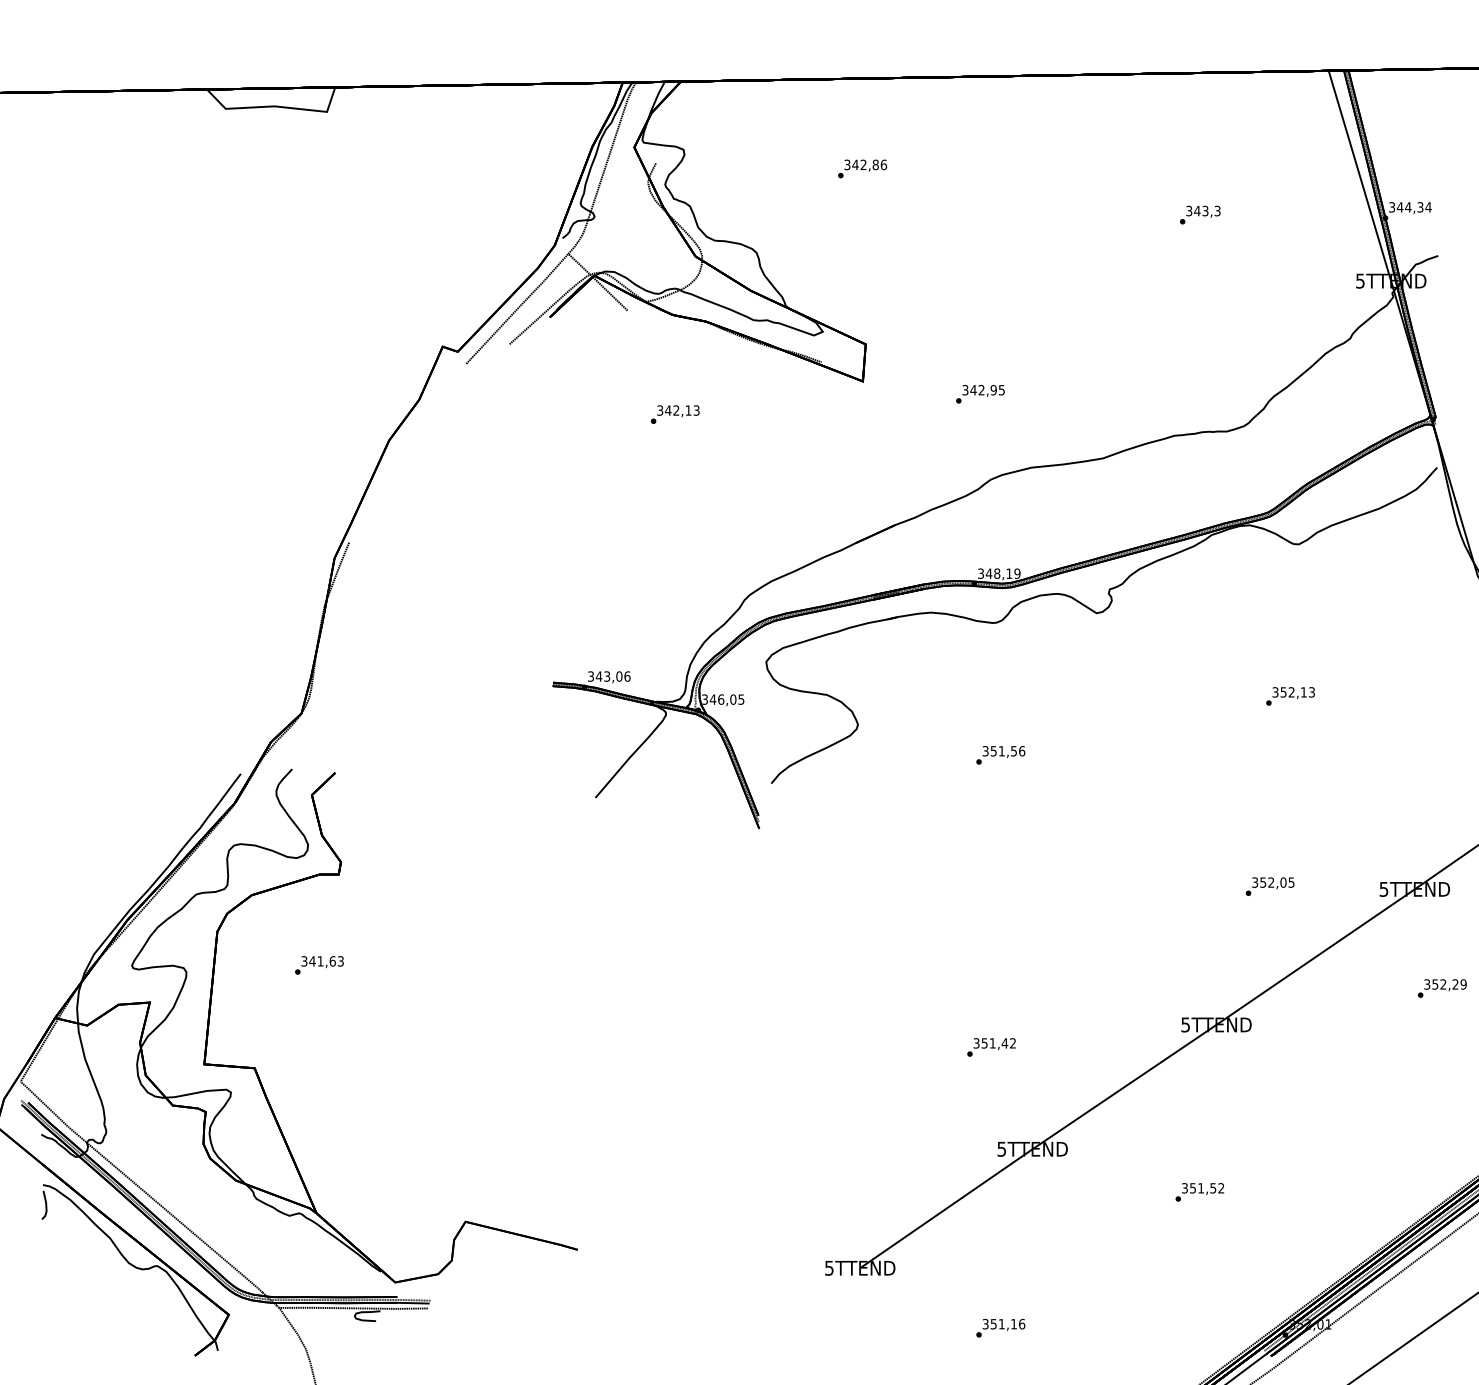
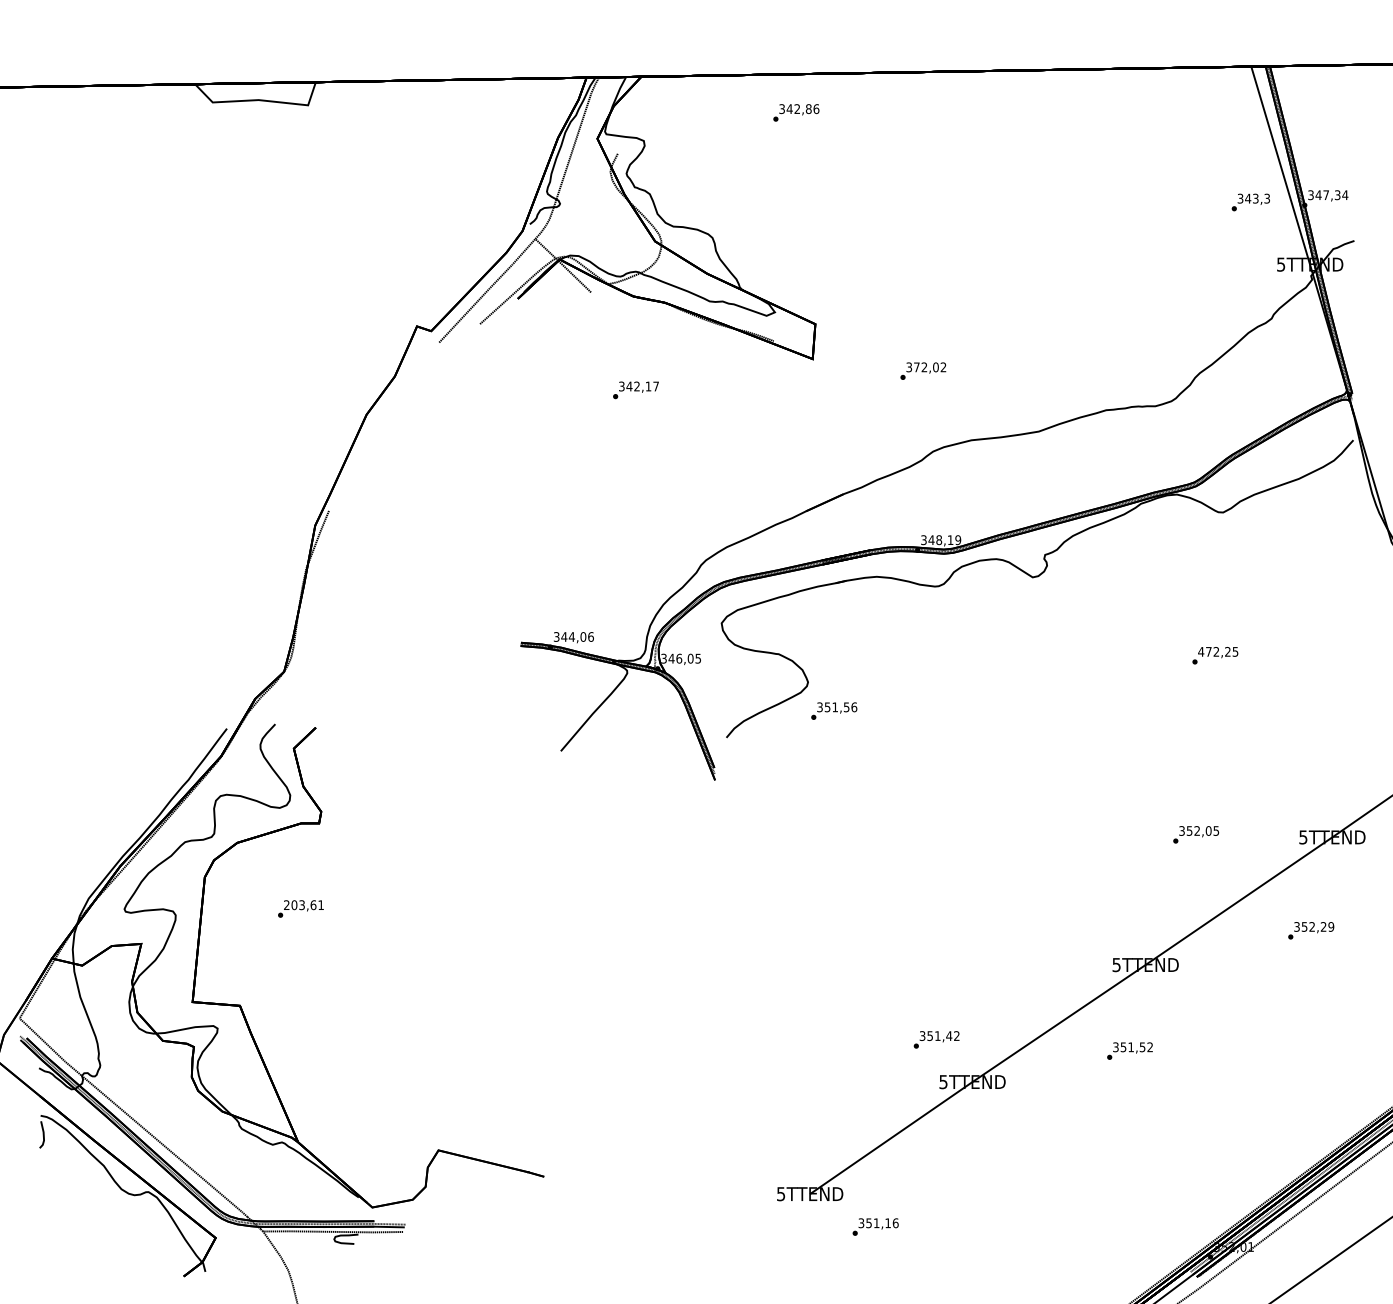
text: (862, 168) -> (796, 112), moved
text: (1408, 207) -> (1326, 195), 344,34 -> 347,34
text: (1200, 214) -> (1251, 201), moved
text: (987, 390) -> (930, 367), 342,95 -> 372,02
text: (696, 410) -> (656, 386), 342,13 -> 342,17
text: (606, 676) -> (571, 636), 343,06 -> 344,06
text: (1293, 692) -> (1218, 652), 352,13 -> 472,25
text: (1000, 755) -> (833, 711), moved
text: (322, 961) -> (303, 905), 341,63 -> 203,61
text: (1442, 988) -> (1311, 930), moved
text: (991, 1047) -> (936, 1039), moved
text: (1199, 1192) -> (1129, 1051), moved
text: (1000, 1328) -> (875, 1227), moved

